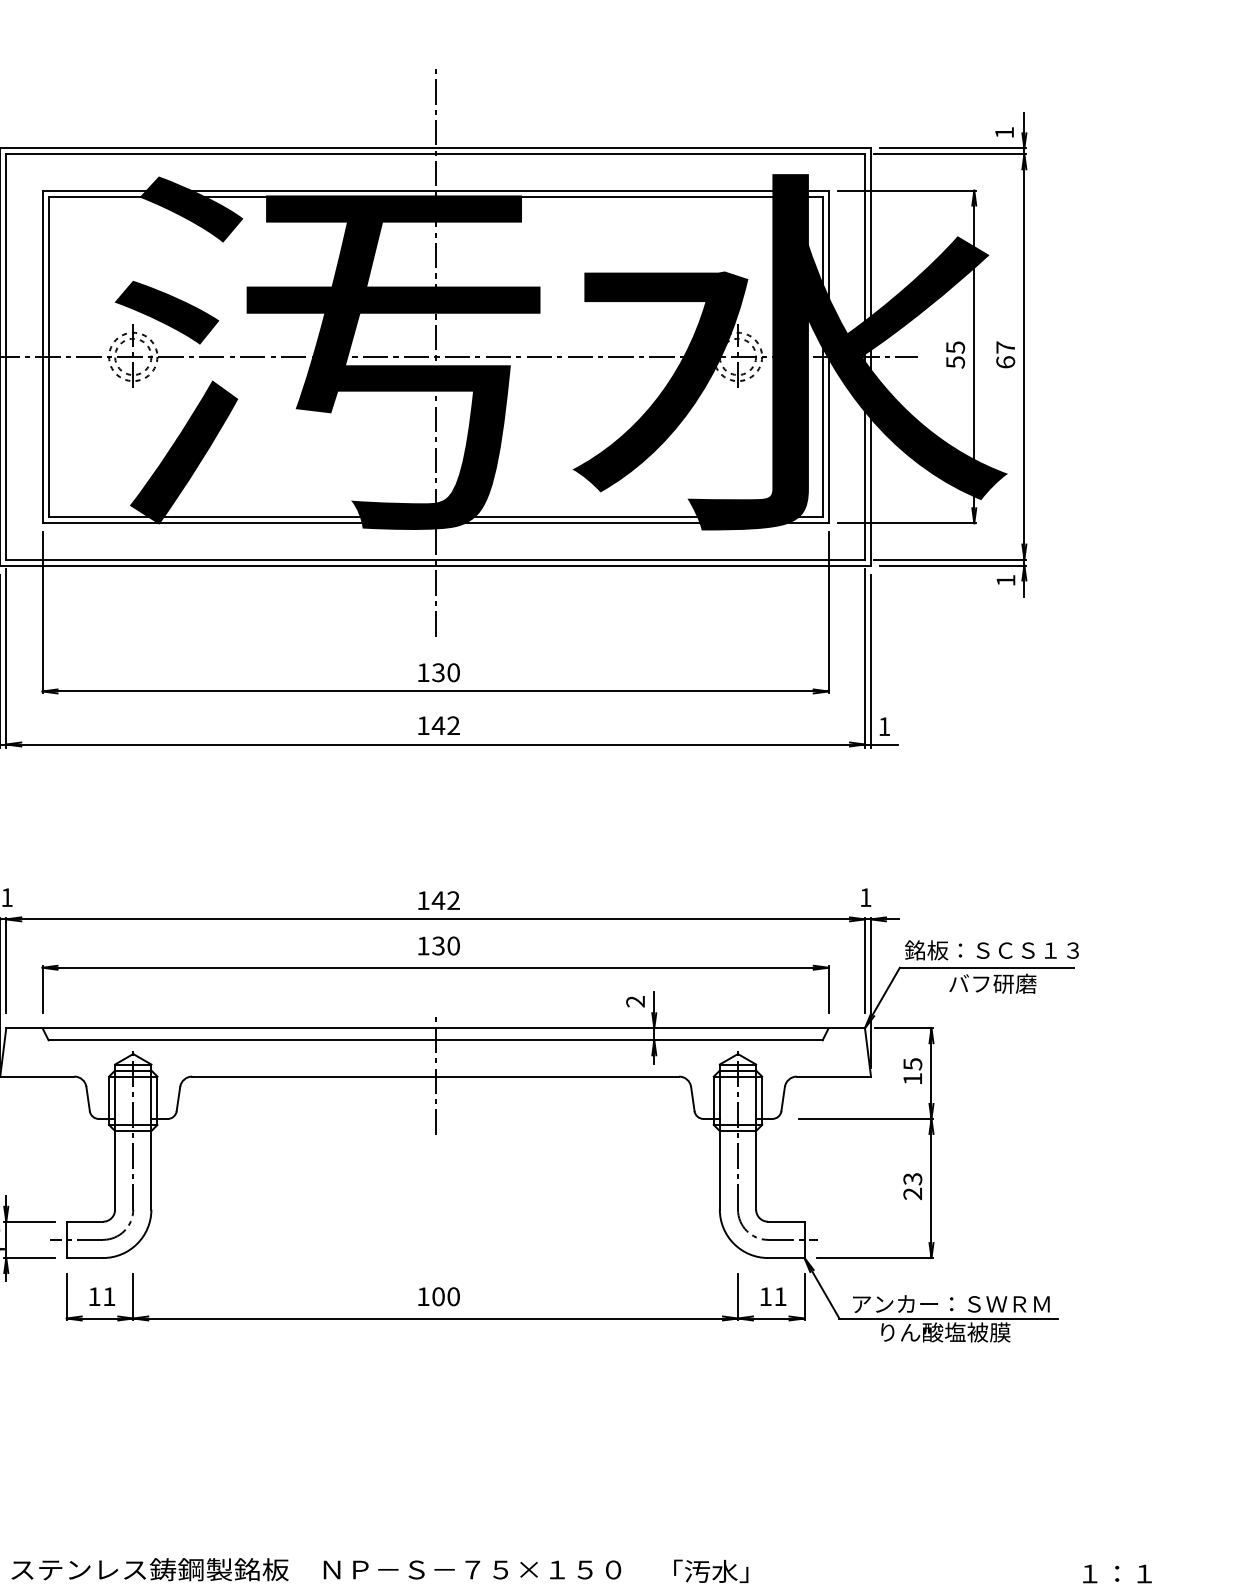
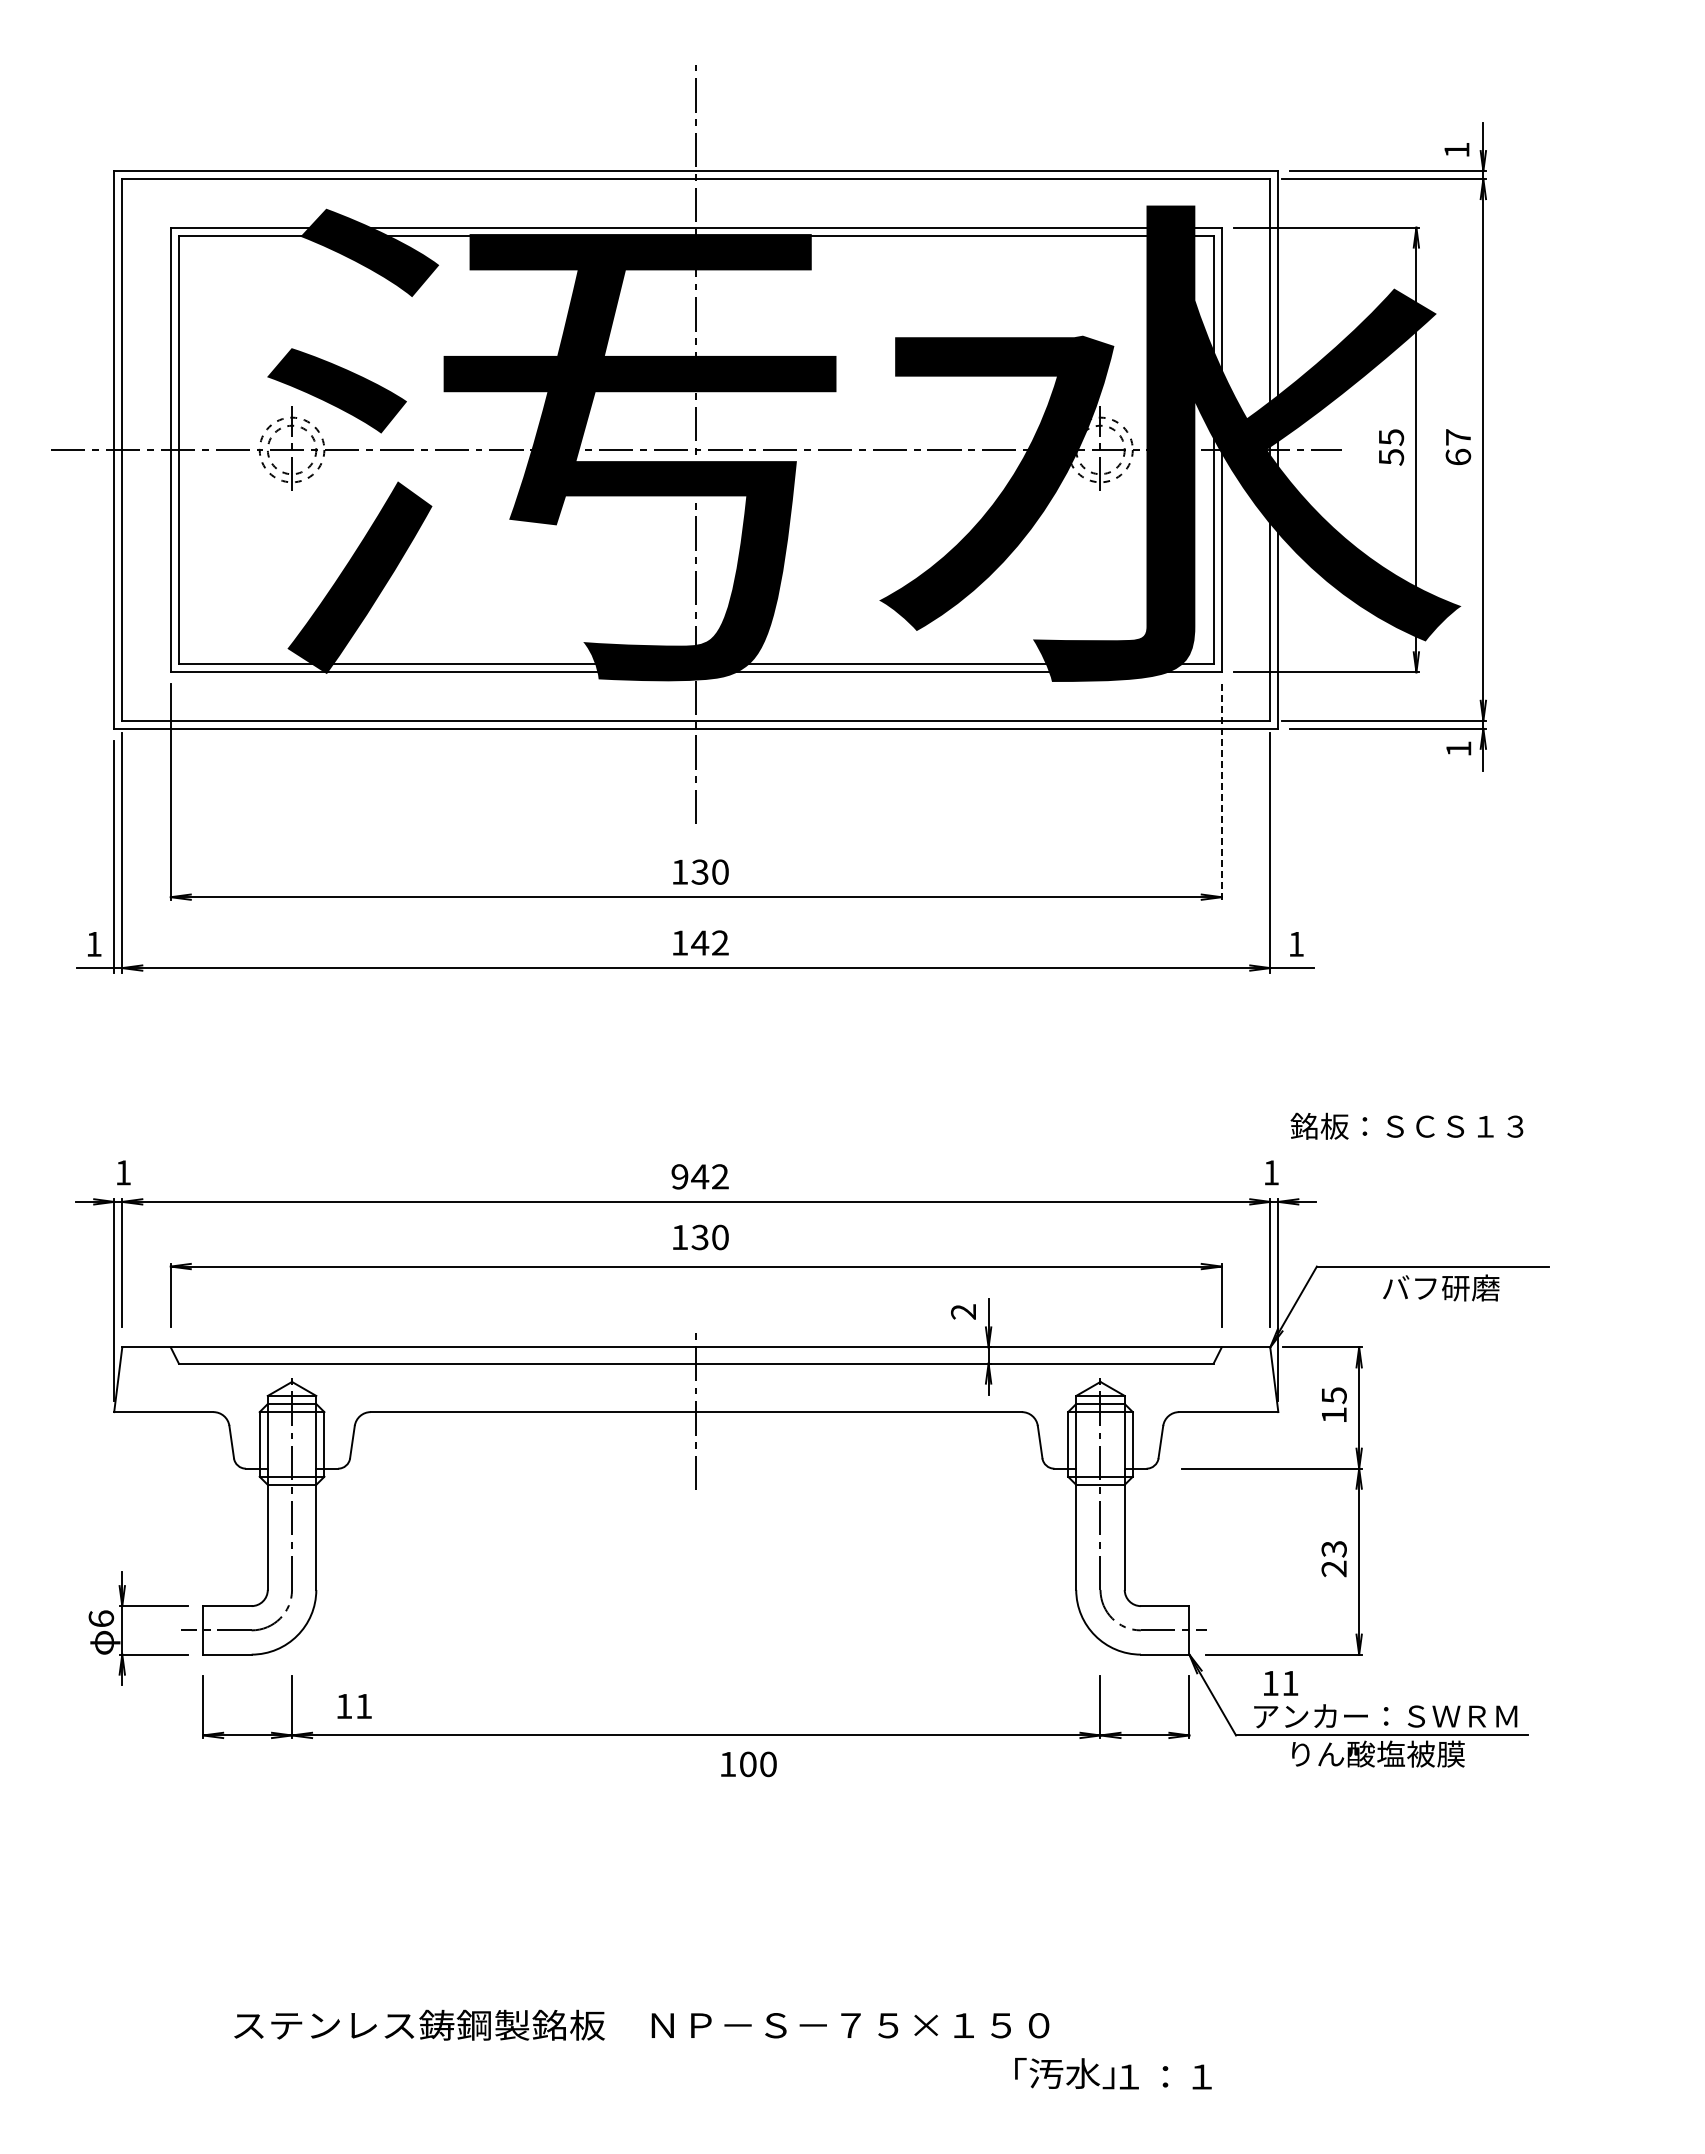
line: (828, 613) -> (1221, 792), solid -> dashed
line: (871, 661) -> (1278, 856), removed
text: (423, 900) -> (679, 1176), 142 -> 942
text: (991, 949) -> (1406, 1125), moved
text: (102, 1296) -> (354, 1706), moved
text: (438, 1296) -> (748, 1764), moved
text: (773, 1296) -> (1281, 1683), moved
text: (316, 1569) -> (641, 2024), moved
text: (1117, 1573) -> (1165, 2076), moved

